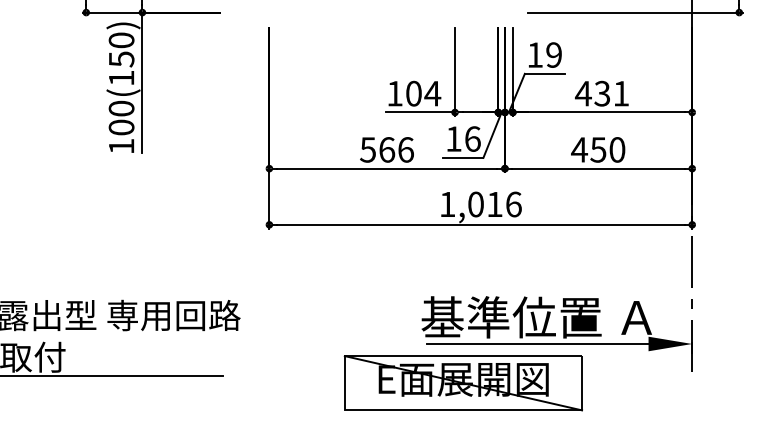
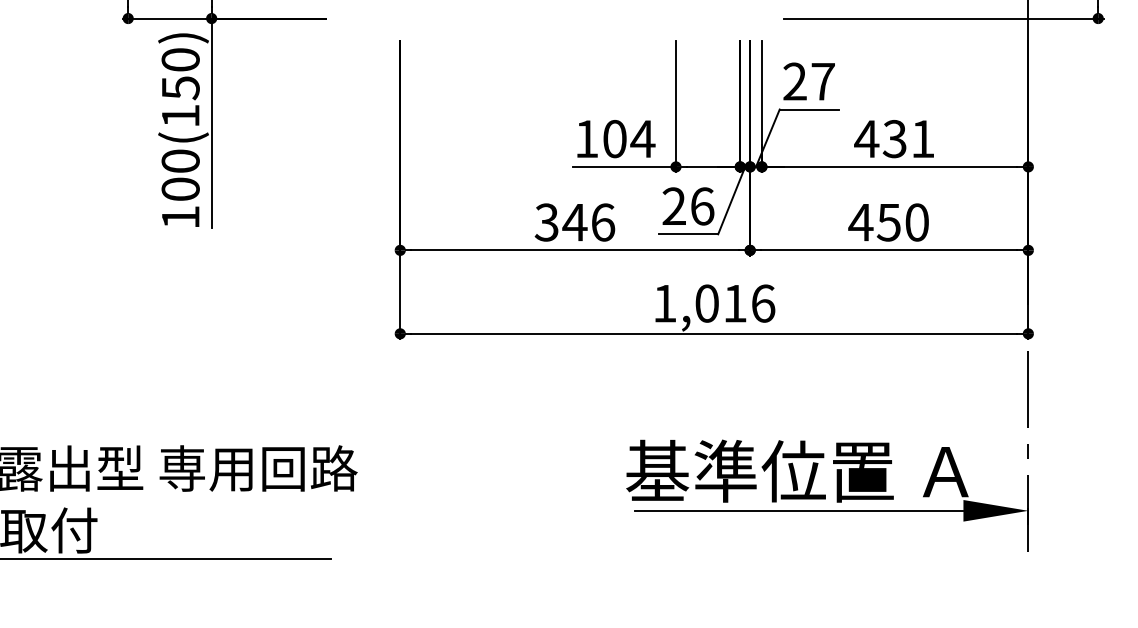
text: (544, 54) -> (808, 80), 19 -> 27
text: (453, 138) -> (673, 205), 16 -> 26
text: (377, 149) -> (560, 221), 566 -> 346
part: (462, 383) -> (687, 569), removed

